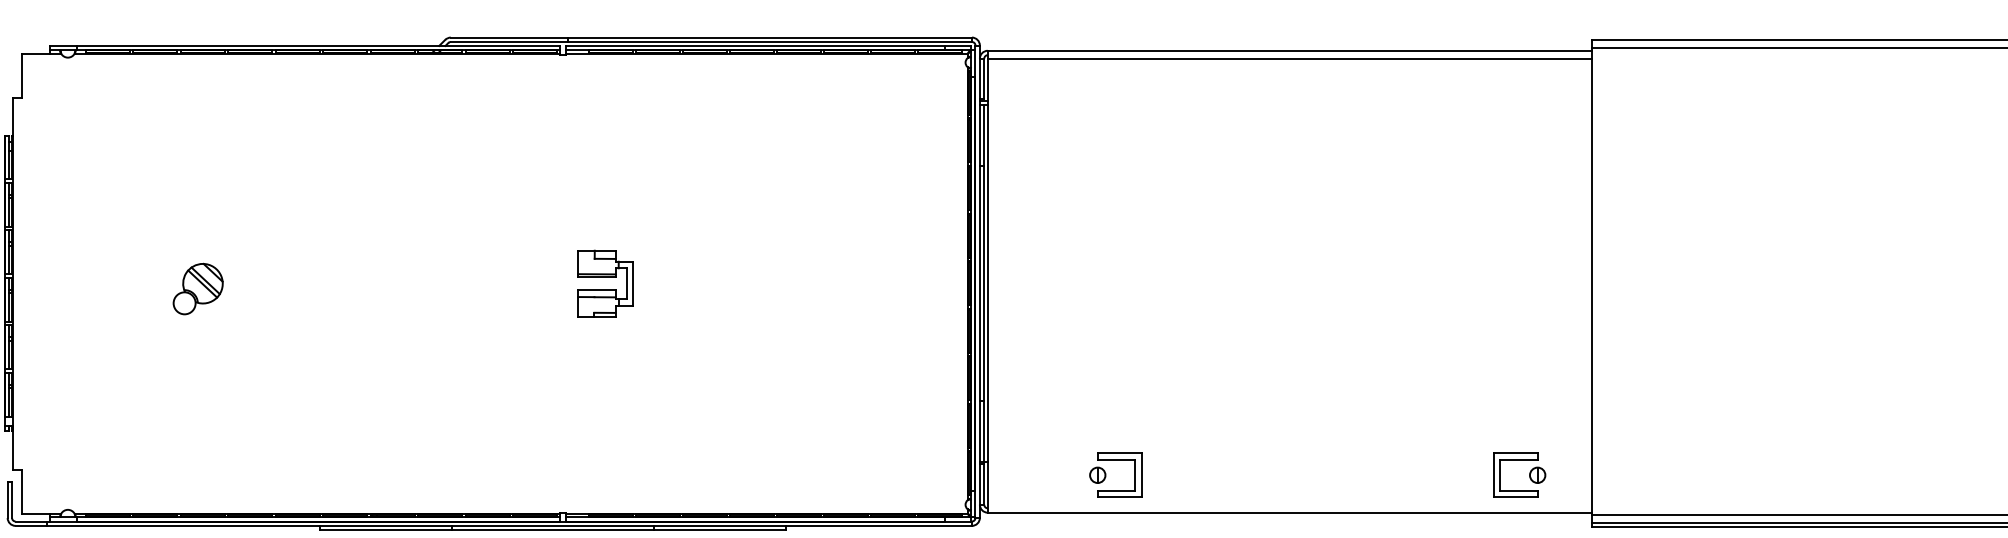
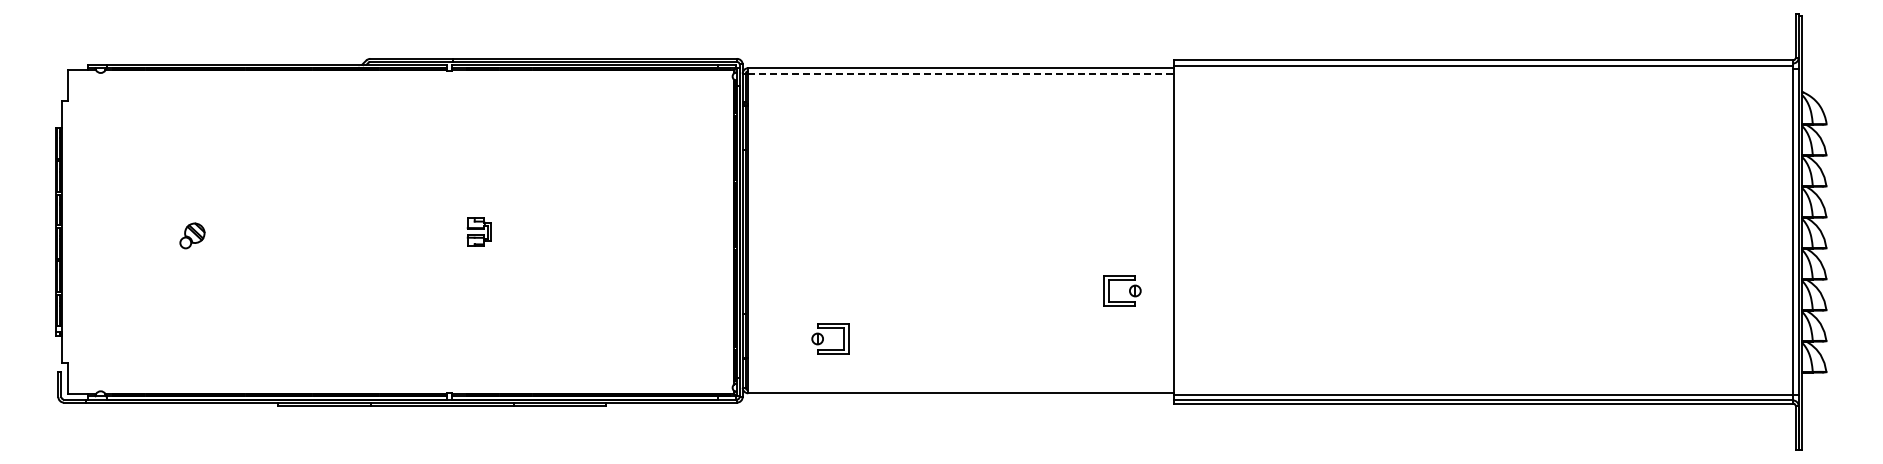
line: (1290, 58) -> (961, 73), solid -> dashed
part: (605, 282) -> (479, 231), size x0.6
part: (198, 288) -> (192, 235), size x0.7
part: (1106, 474) -> (823, 338), moved
part: (1529, 474) -> (1129, 290), moved

